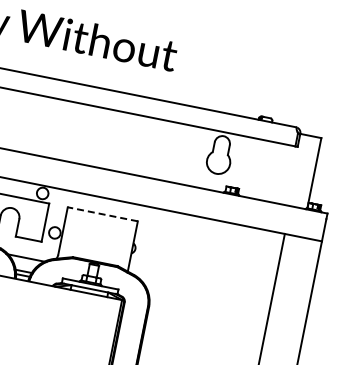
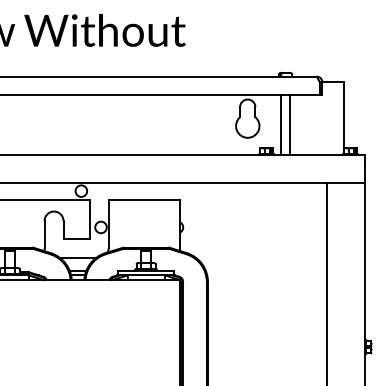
line: (250, 168) -> (280, 125), added
line: (260, 170) -> (290, 125), added
line: (102, 214) -> (144, 199), dashed -> solid

